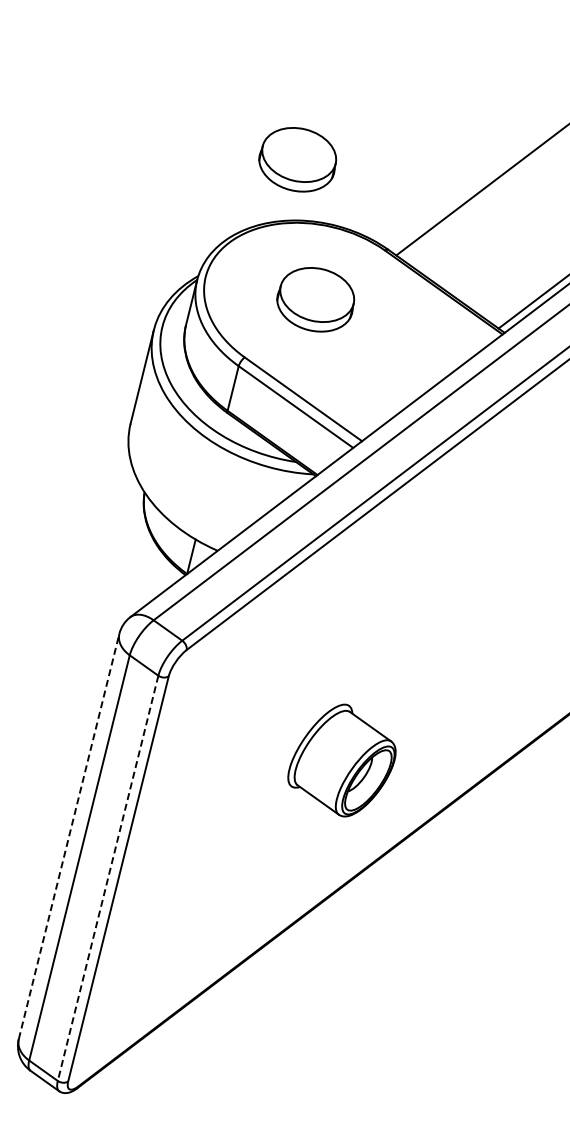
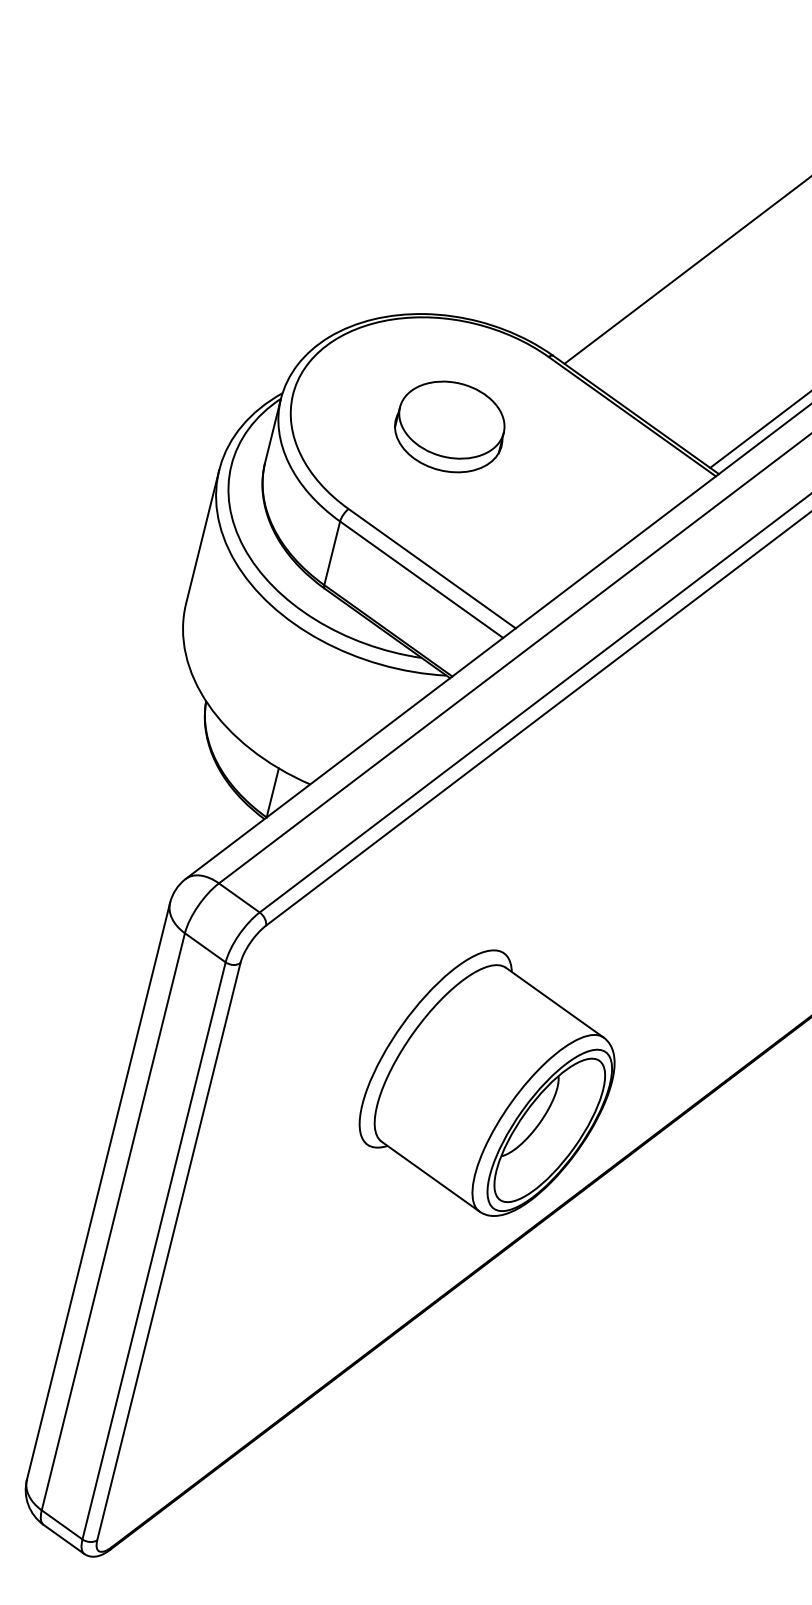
part: (297, 159) -> (423, 227), removed
part: (341, 760) -> (486, 1083), size x1.67
line: (69, 836) -> (99, 1191), dashed -> solid
line: (108, 878) -> (154, 1251), dashed -> solid

